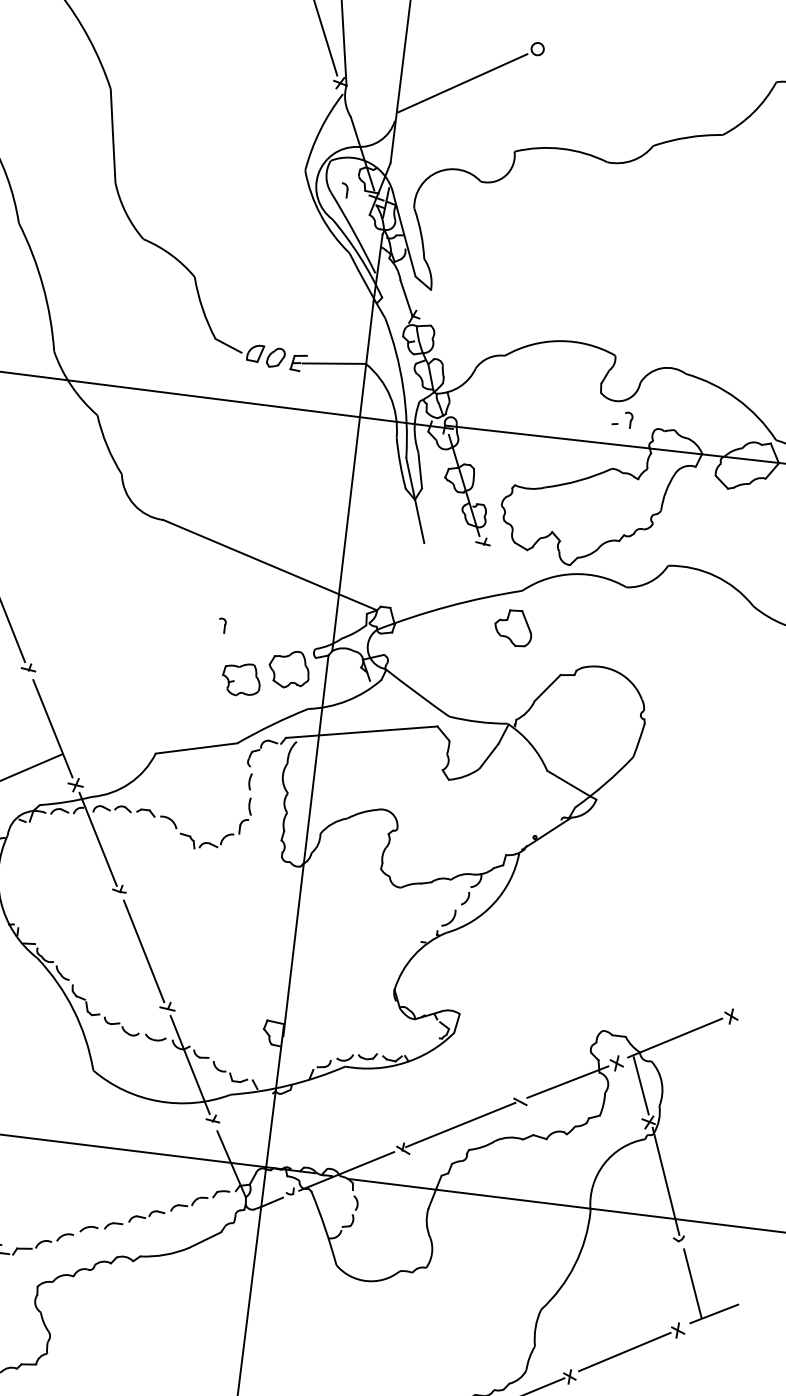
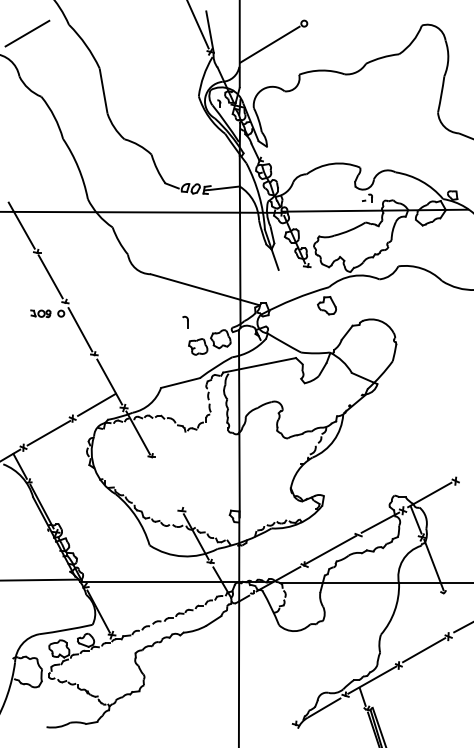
part: (222, 624) -> (185, 321), size x1.6
line: (142, 951) -> (166, 484), removed
line: (691, 1282) -> (452, 612), removed

